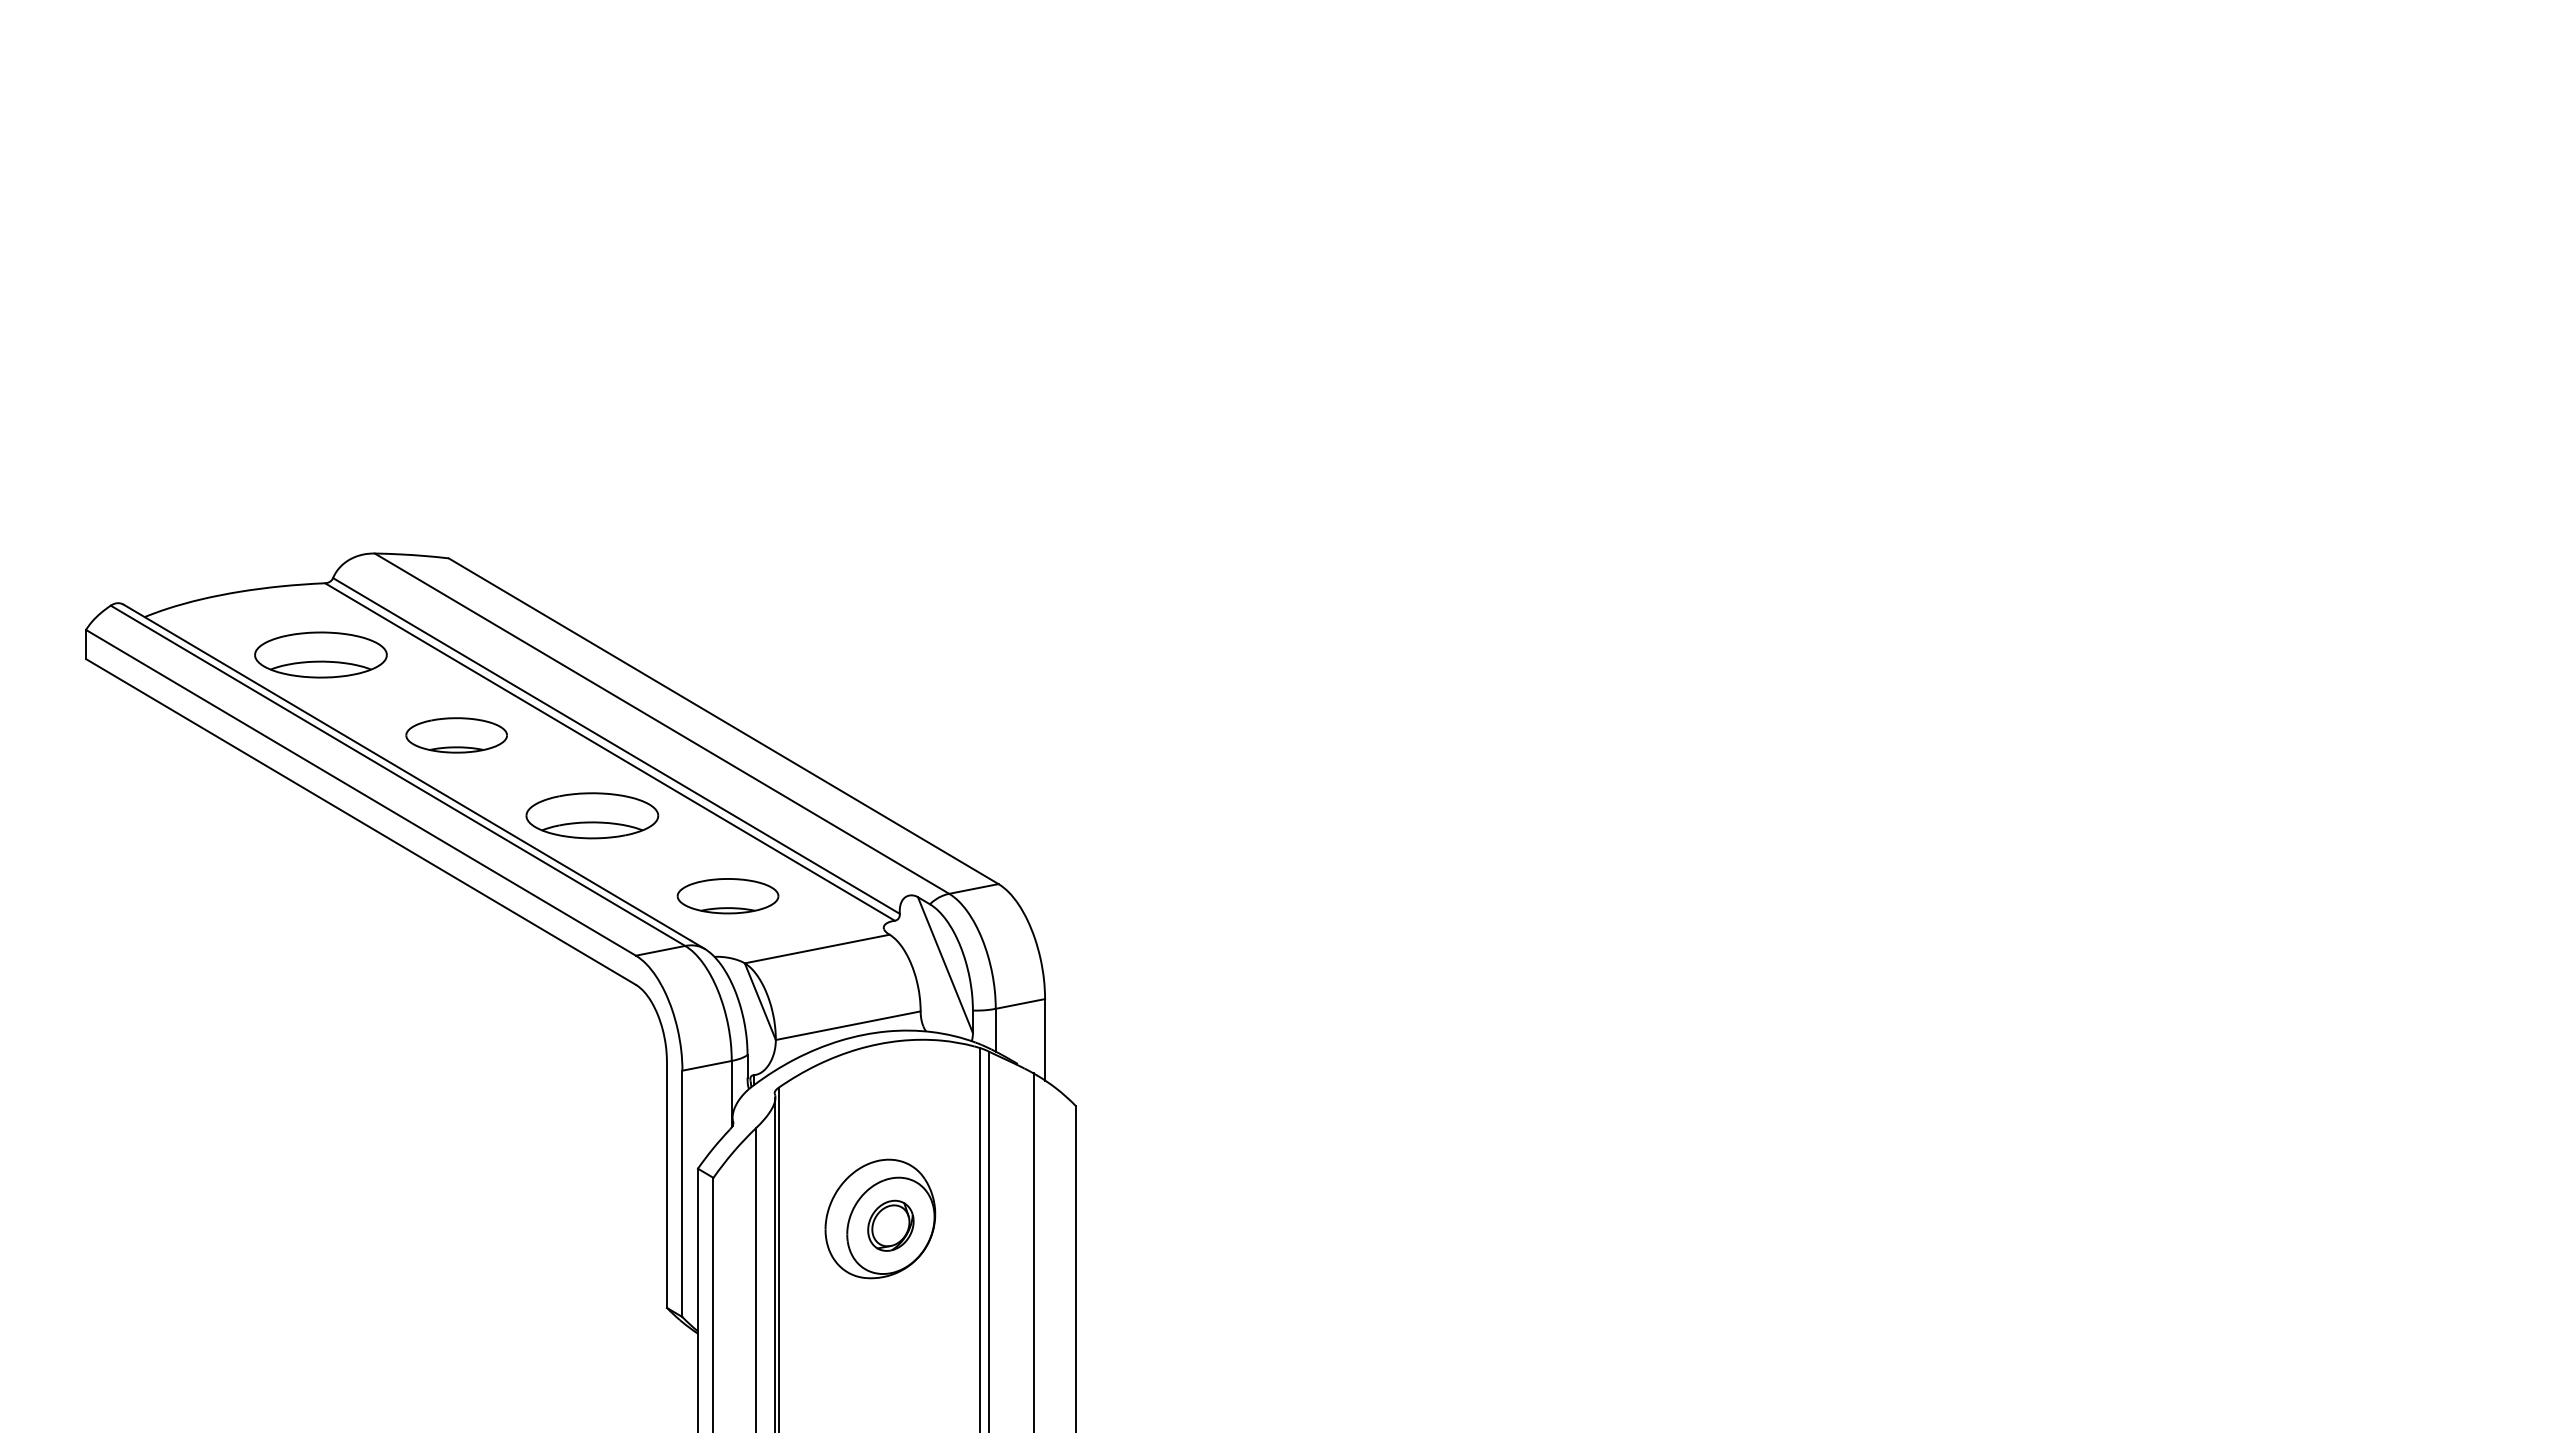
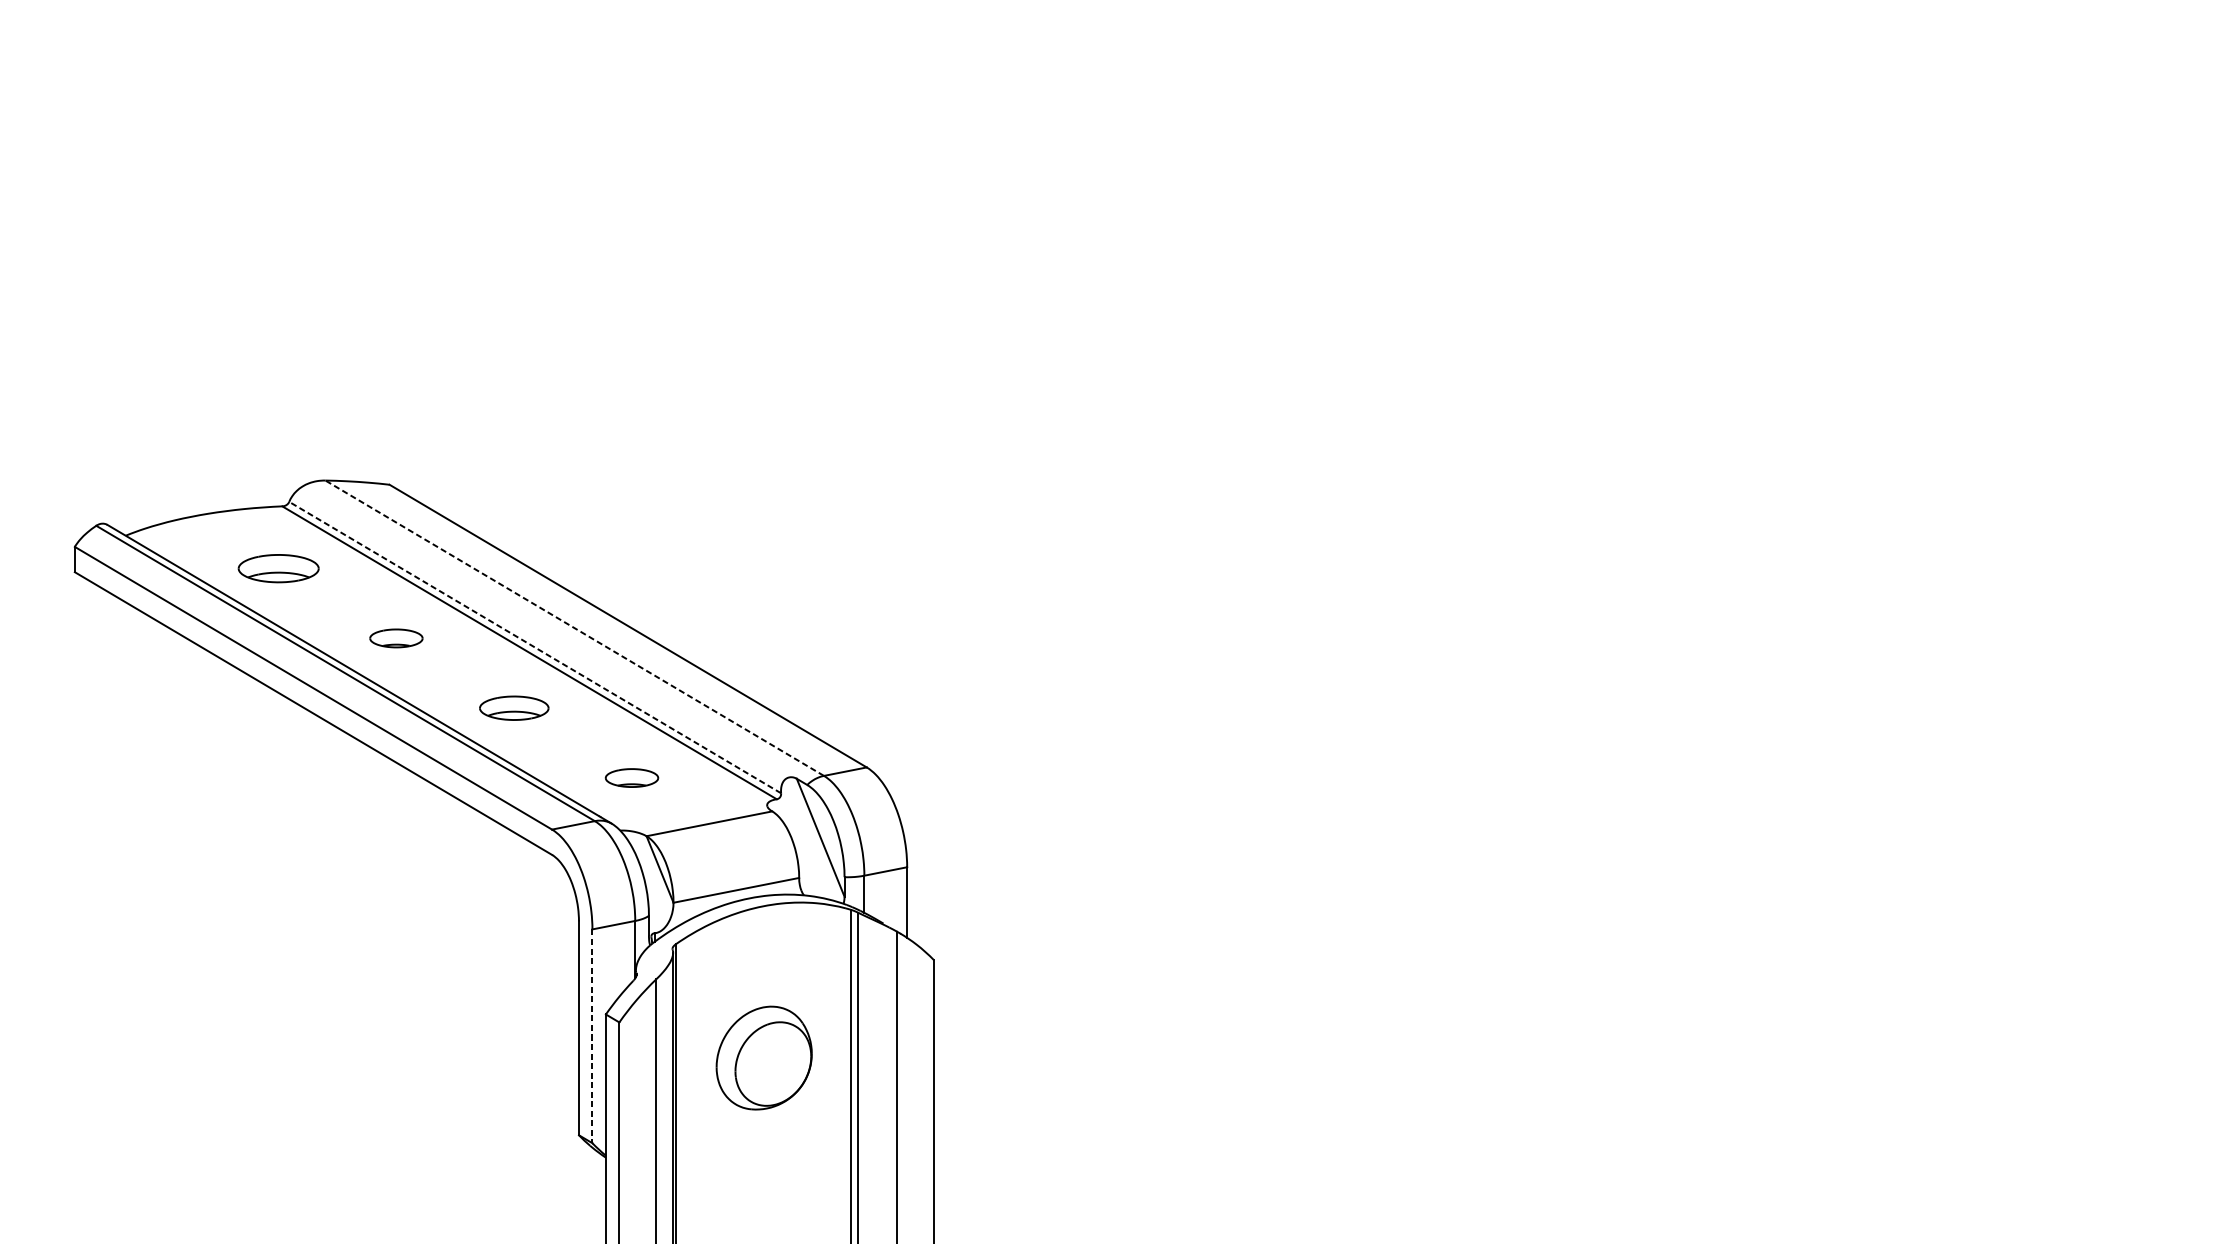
part: (320, 654) -> (278, 568), size x0.7
line: (662, 723) -> (575, 628), solid -> dashed
part: (456, 735) -> (396, 638), size x0.6
line: (616, 745) -> (535, 647), solid -> dashed
part: (592, 815) -> (514, 707), size x0.6
part: (727, 896) -> (631, 778), size x0.6
line: (682, 1194) -> (592, 1036), solid -> dashed
part: (890, 1225) -> (773, 1063), removed

